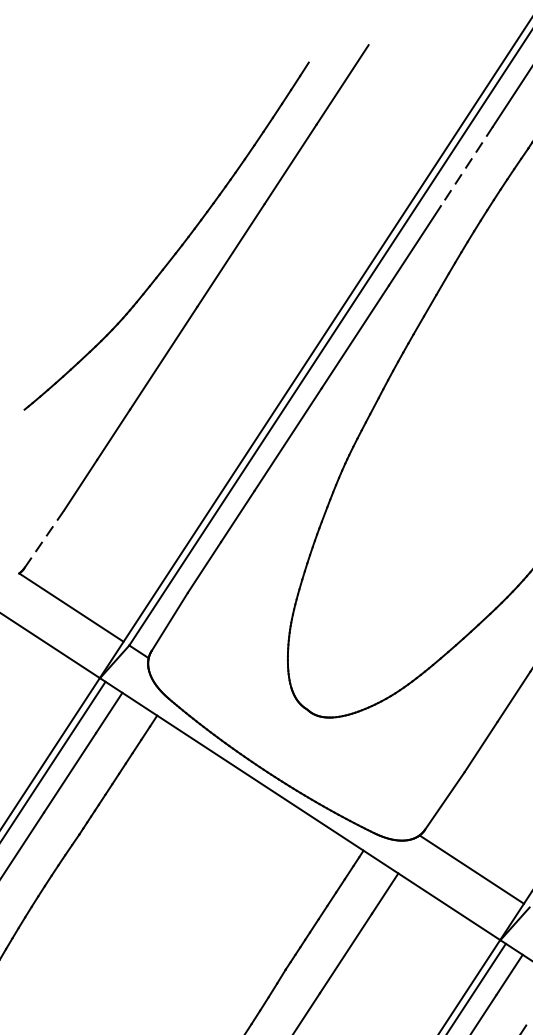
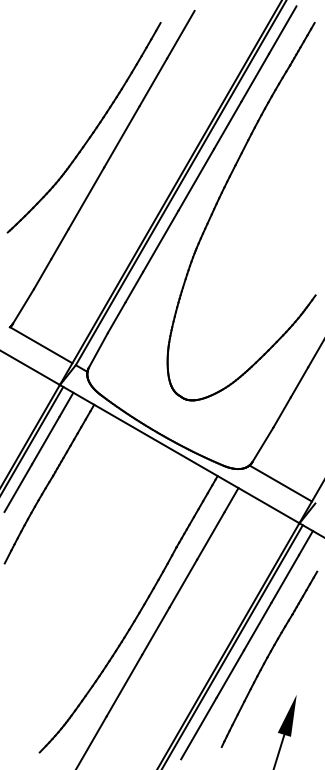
line: (467, 167) -> (255, 78), dashed -> solid
line: (44, 539) -> (23, 306), dashed -> solid

